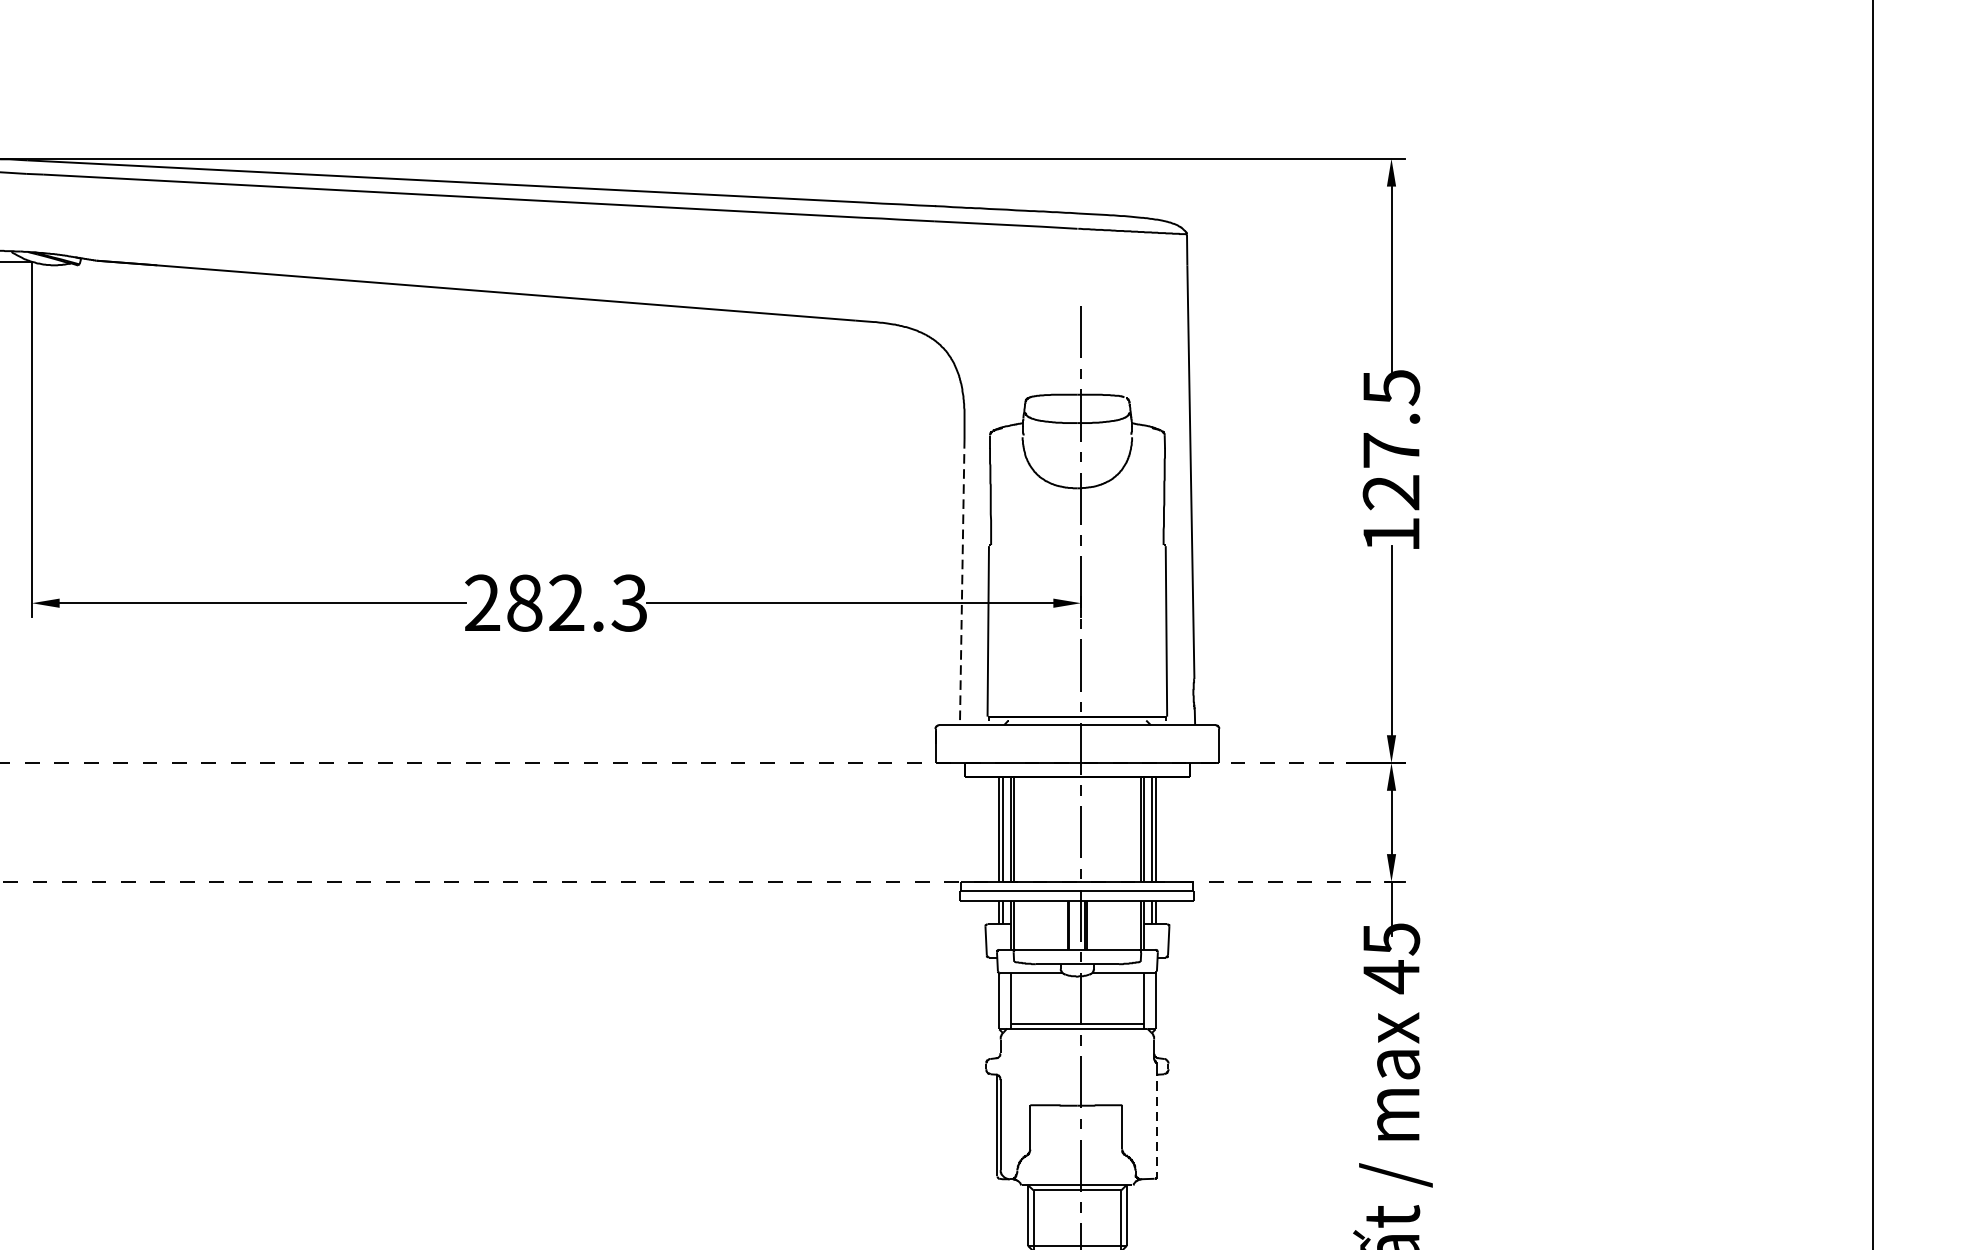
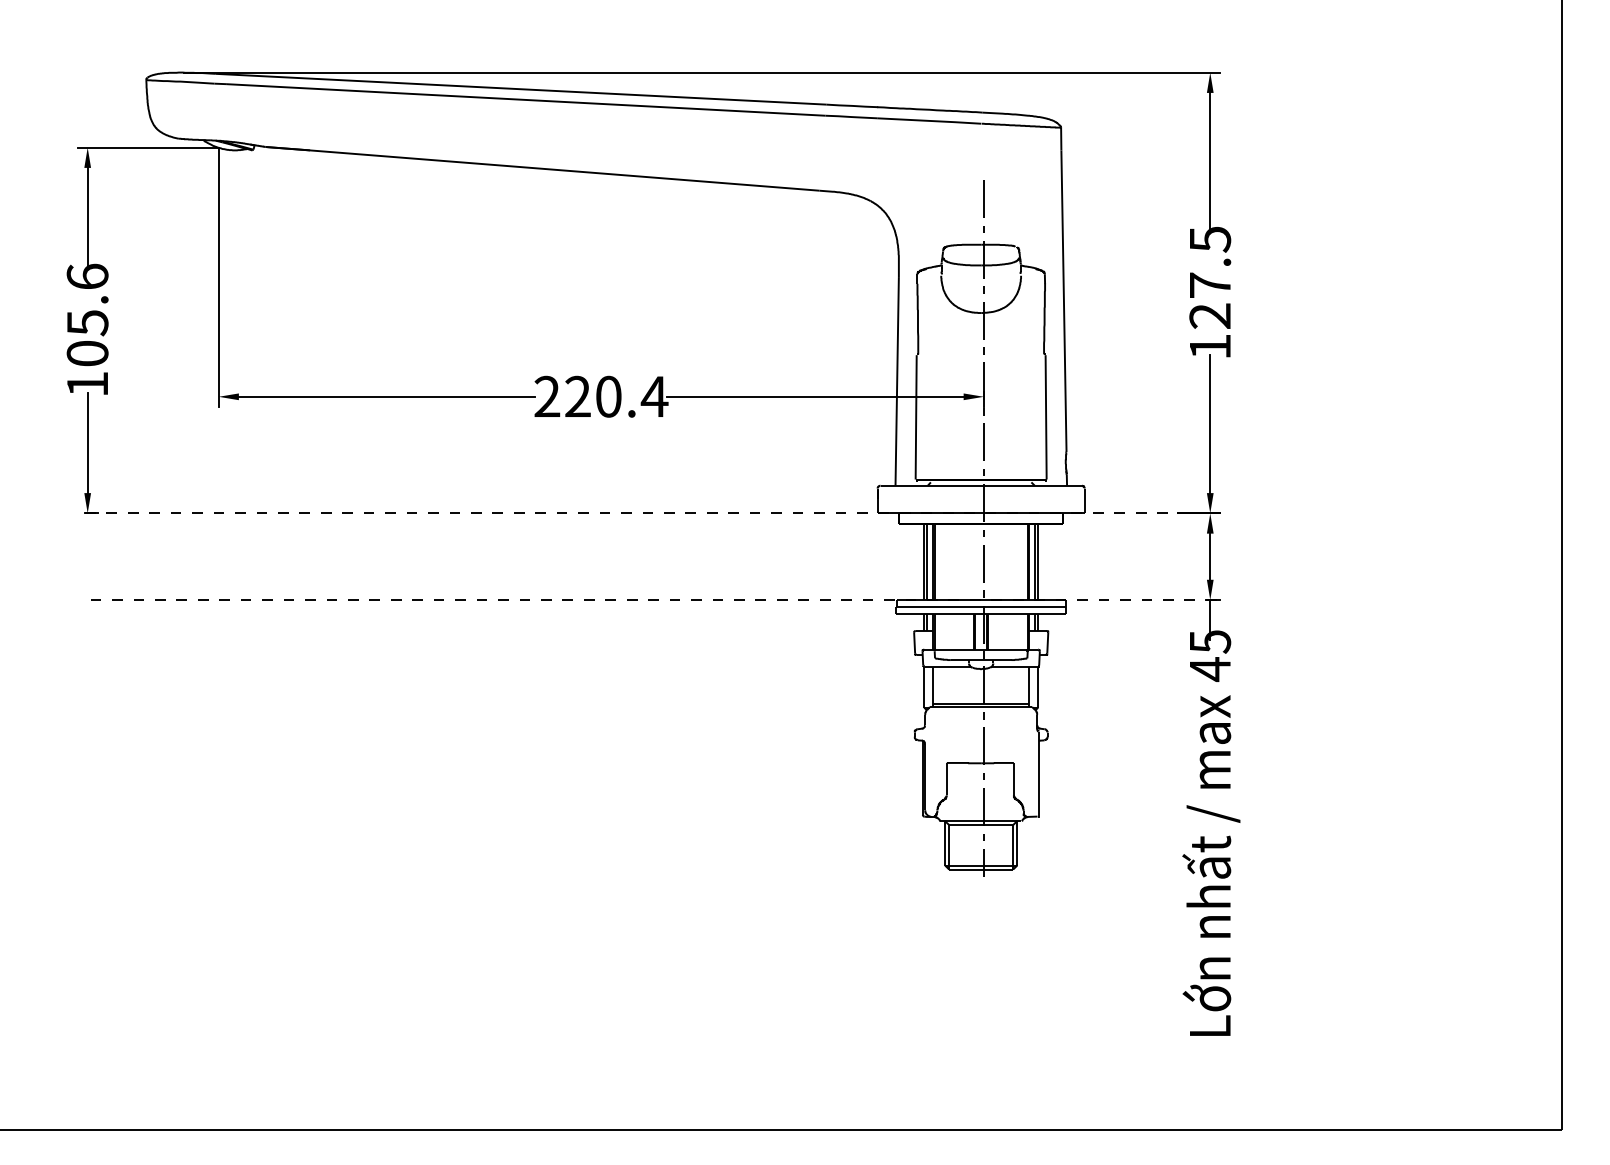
line: (962, 582) -> (897, 381), dashed -> solid
text: (577, 602) -> (616, 396), 282.3 -> 220.4
line: (1157, 1121) -> (1039, 774), dashed -> solid

